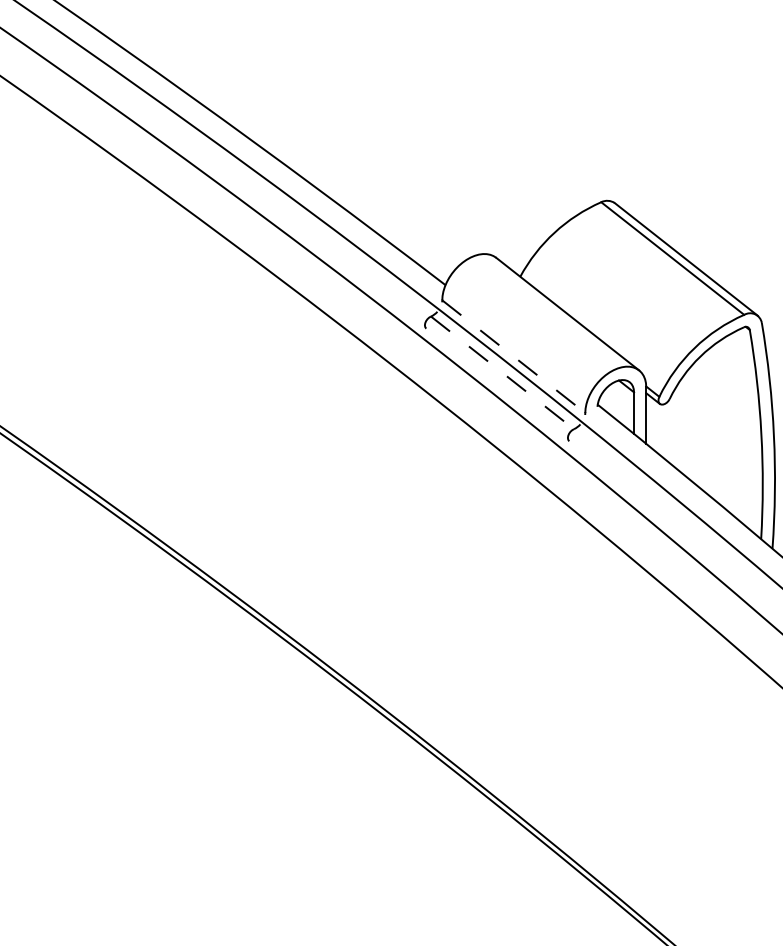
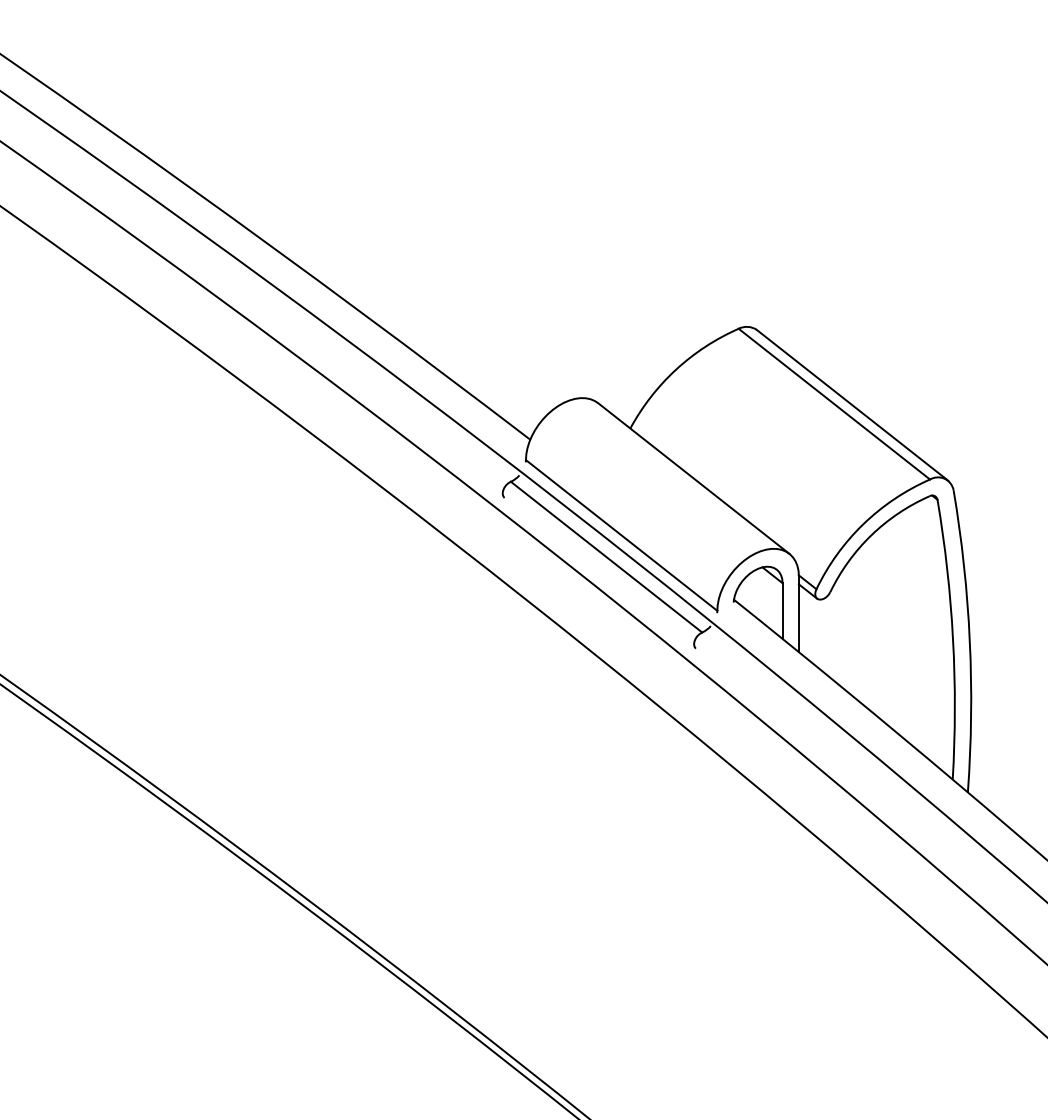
line: (514, 356) -> (622, 535), dashed -> solid
line: (502, 373) -> (606, 557), dashed -> solid

